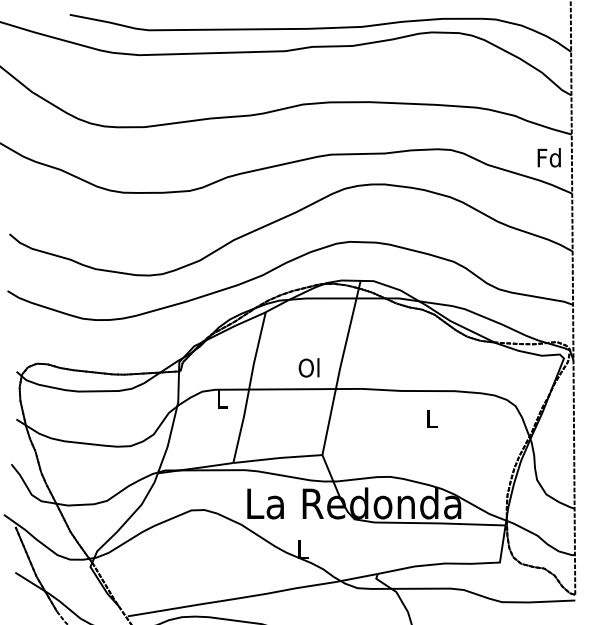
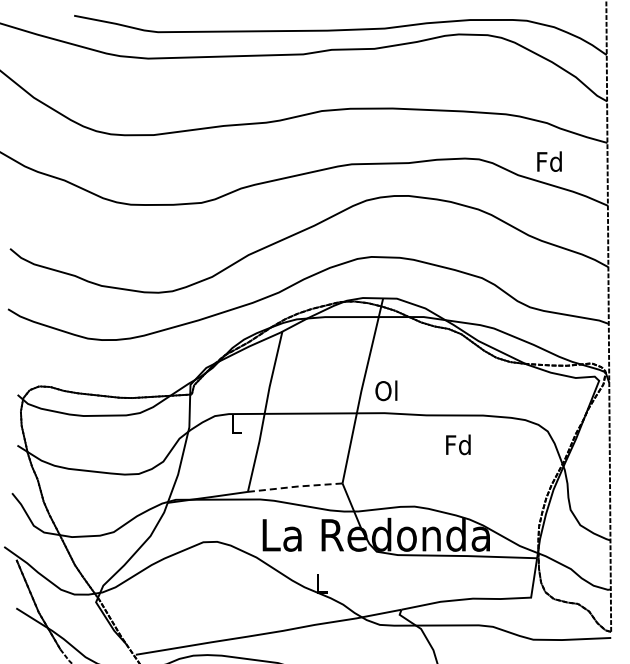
text: (549, 157) -> (549, 161), moved
text: (309, 367) -> (386, 390), moved
text: (431, 418) -> (458, 444), L -> Fd
line: (279, 457) -> (296, 486), solid -> dashed

